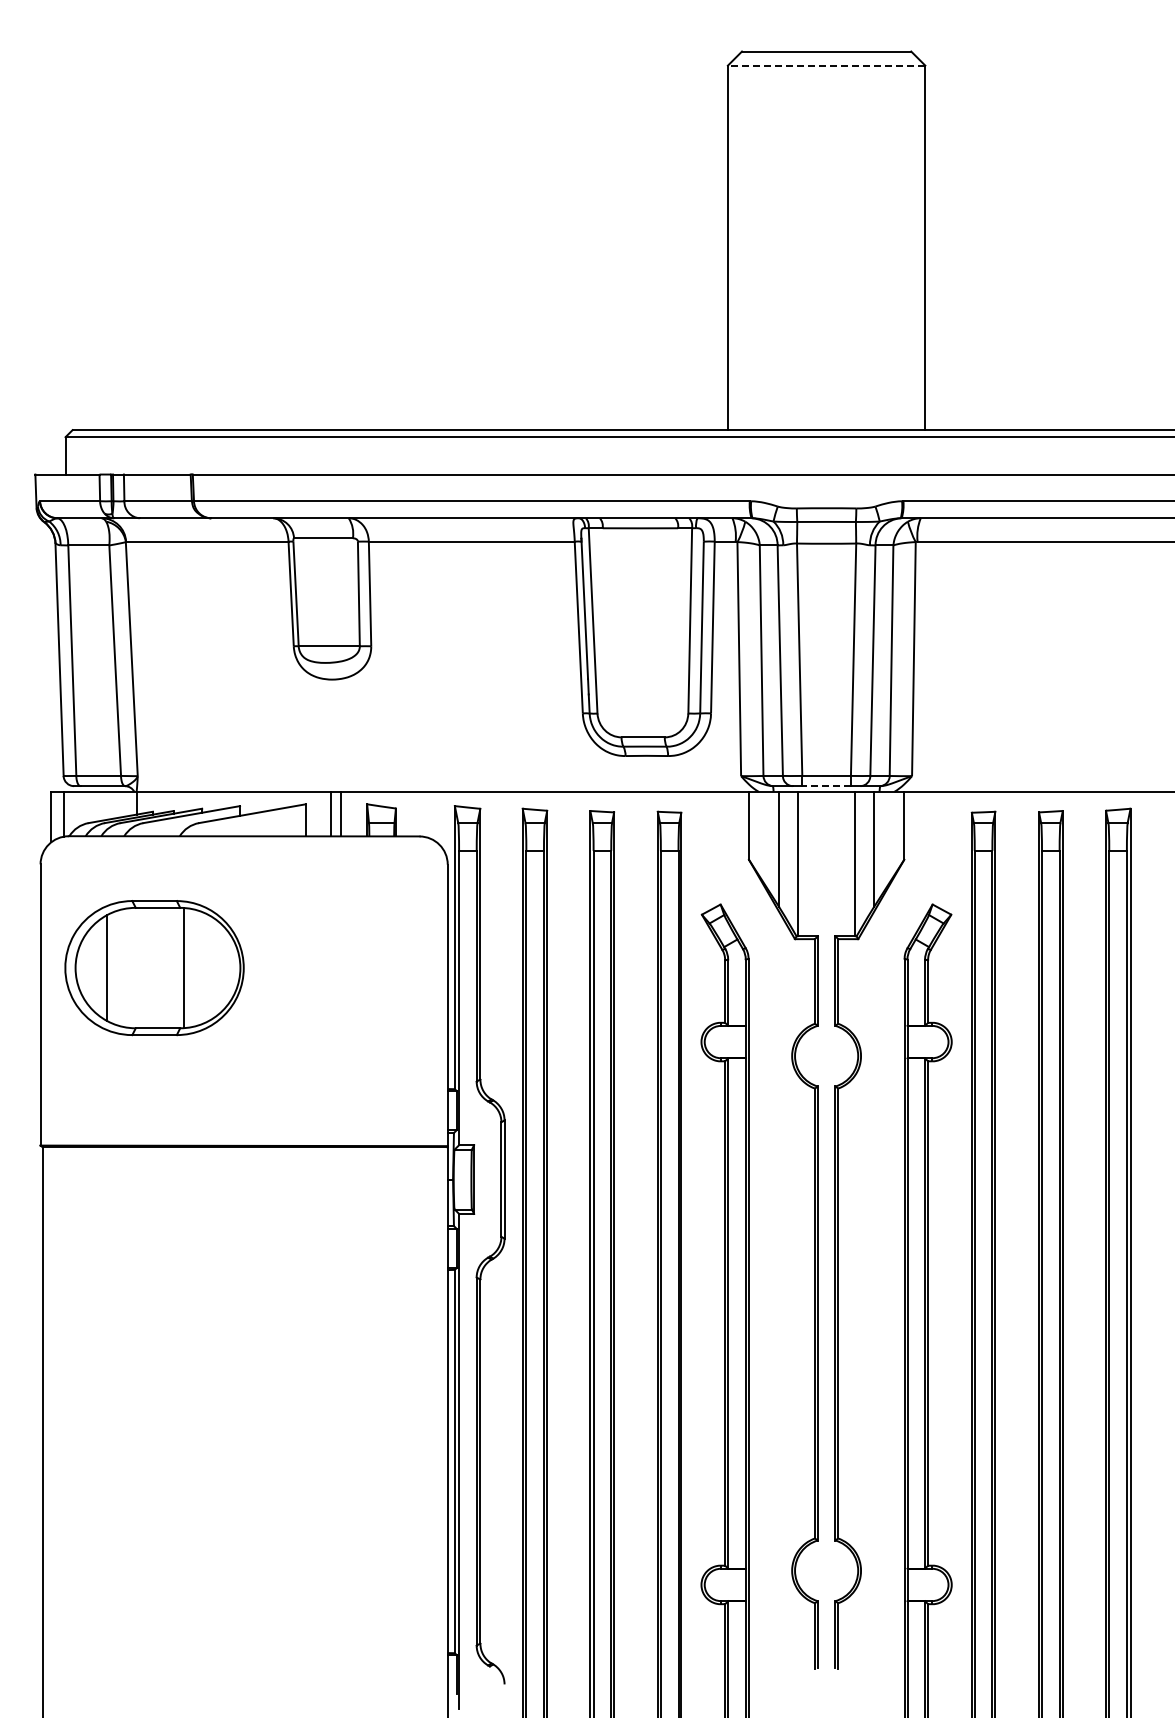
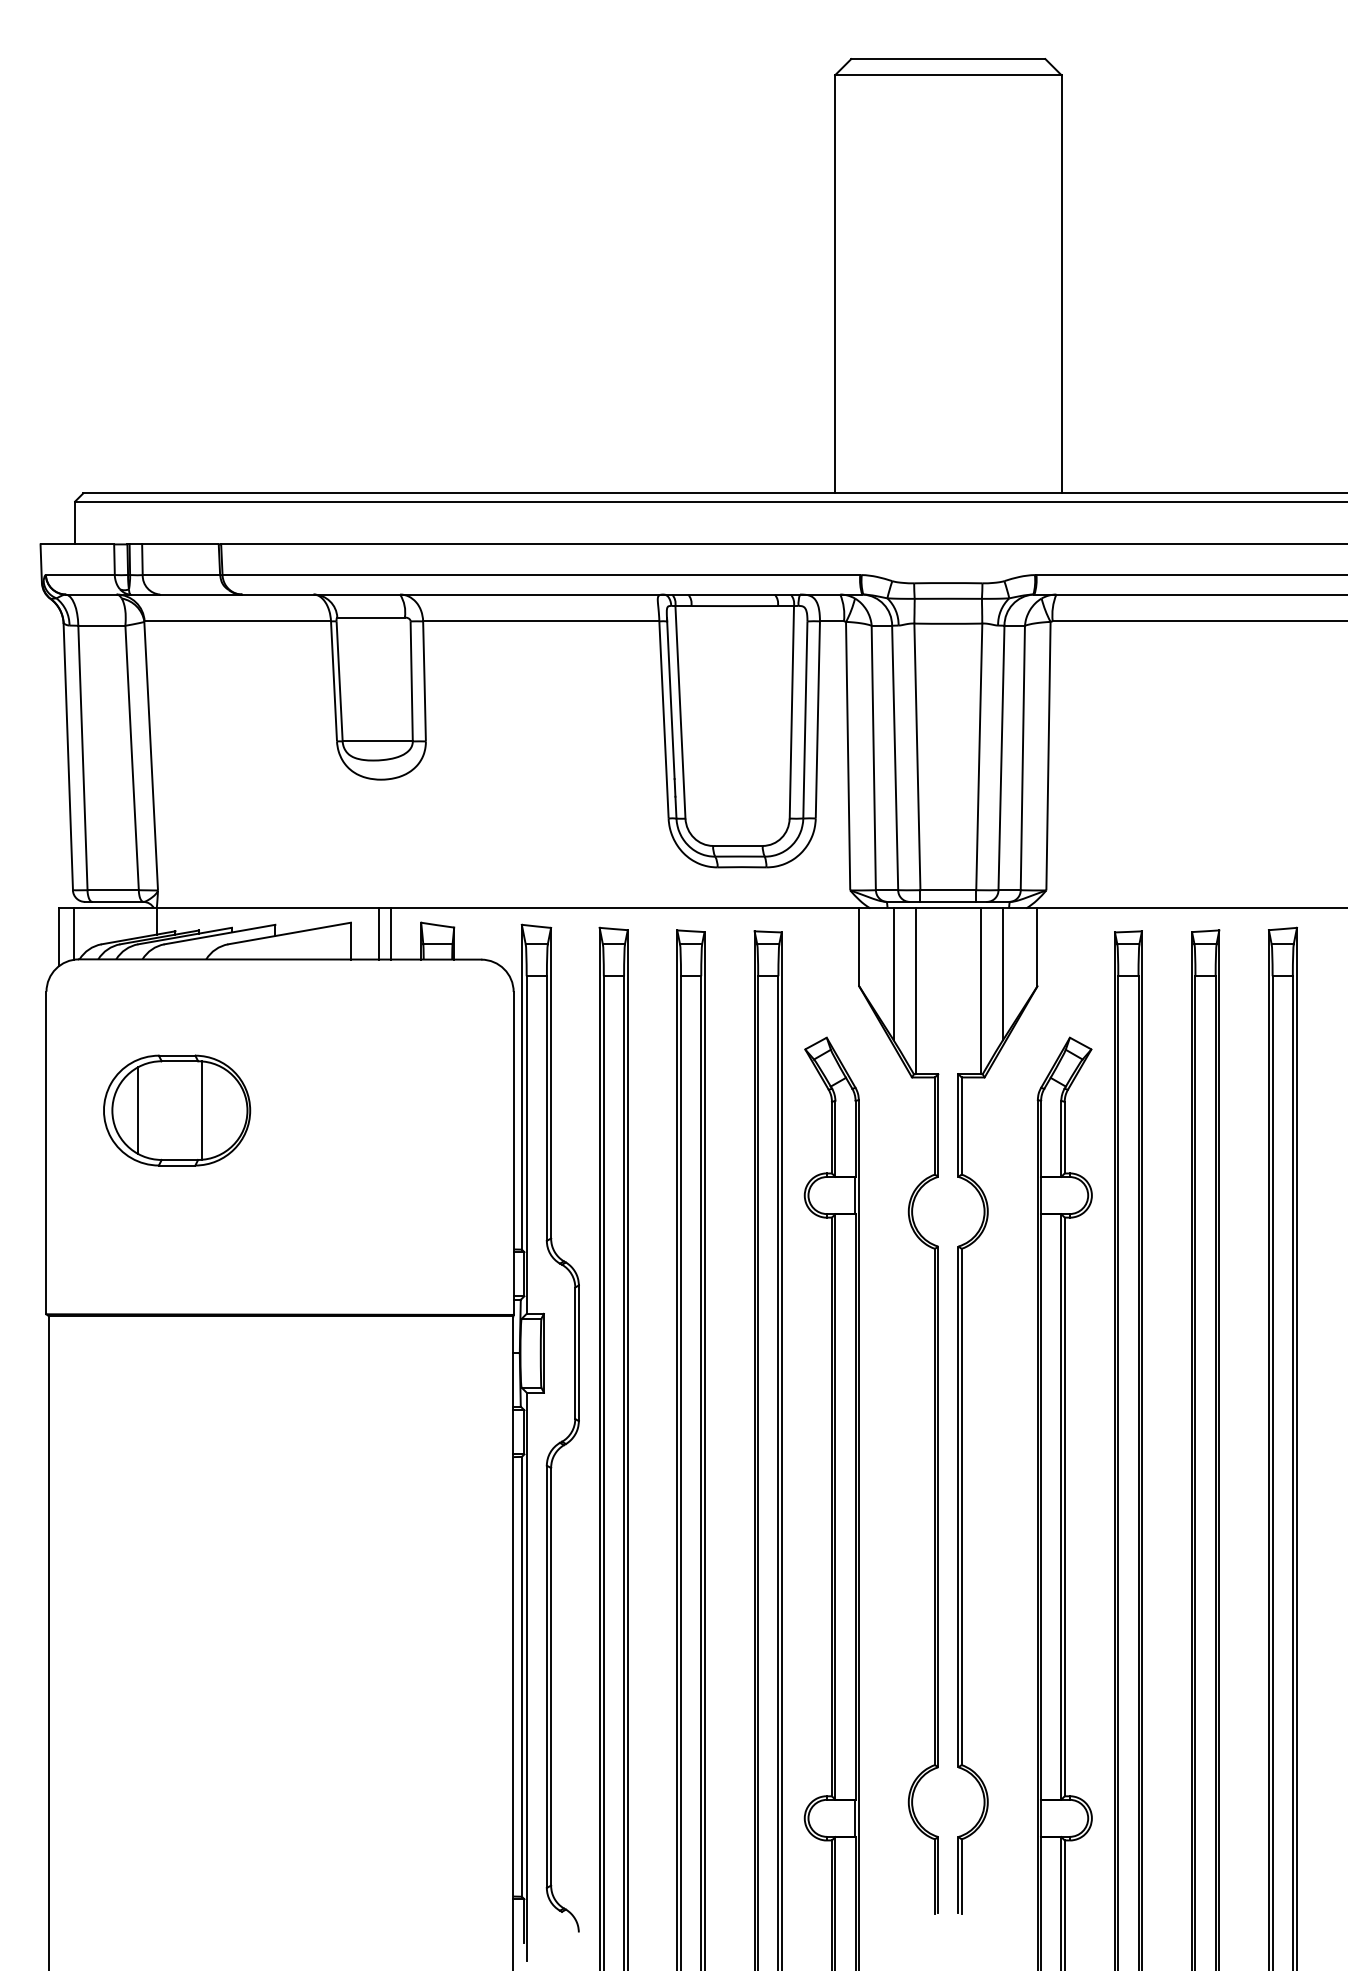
line: (826, 65) -> (948, 75), dashed -> solid
line: (826, 786) -> (948, 902), dashed -> solid
part: (153, 967) -> (176, 1109), size x0.71

